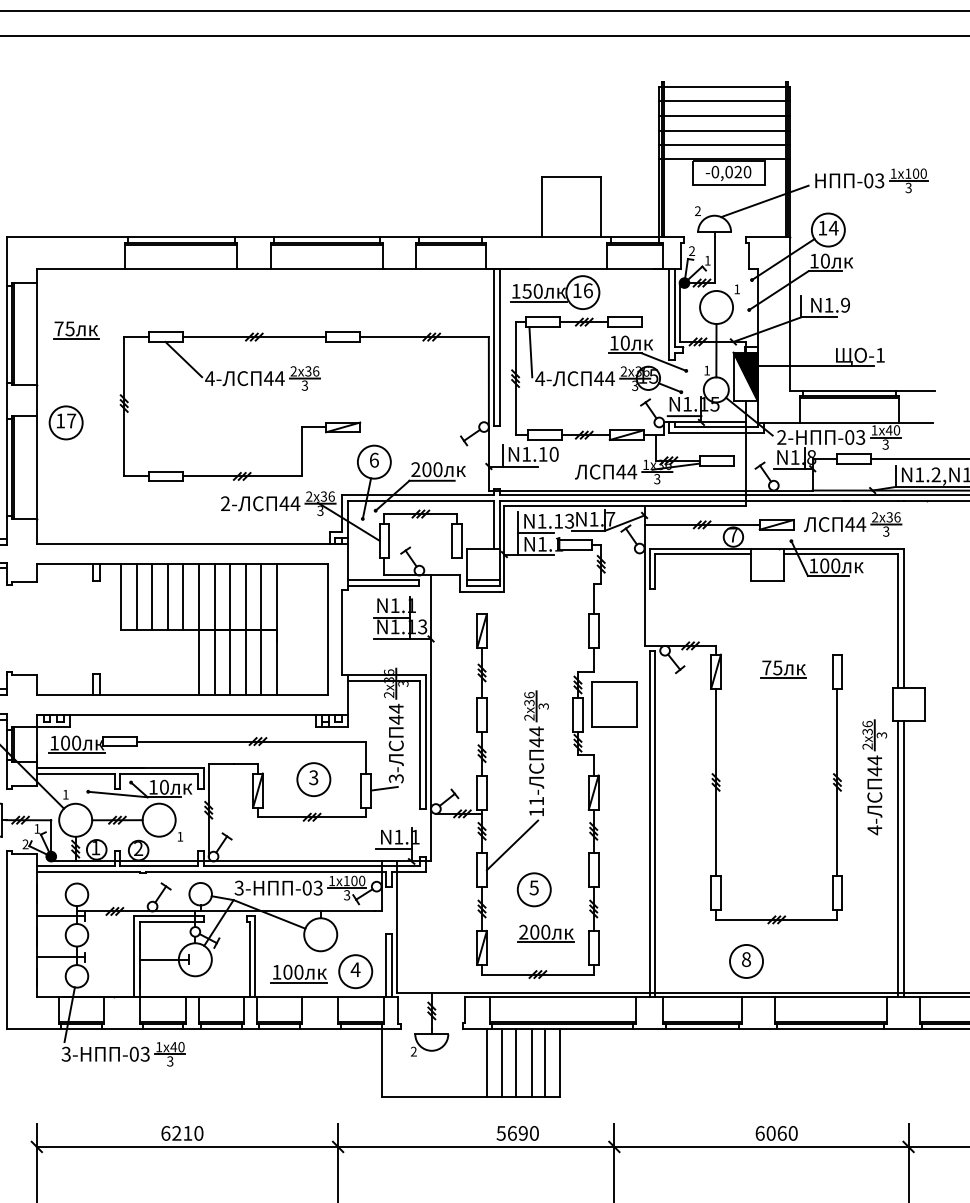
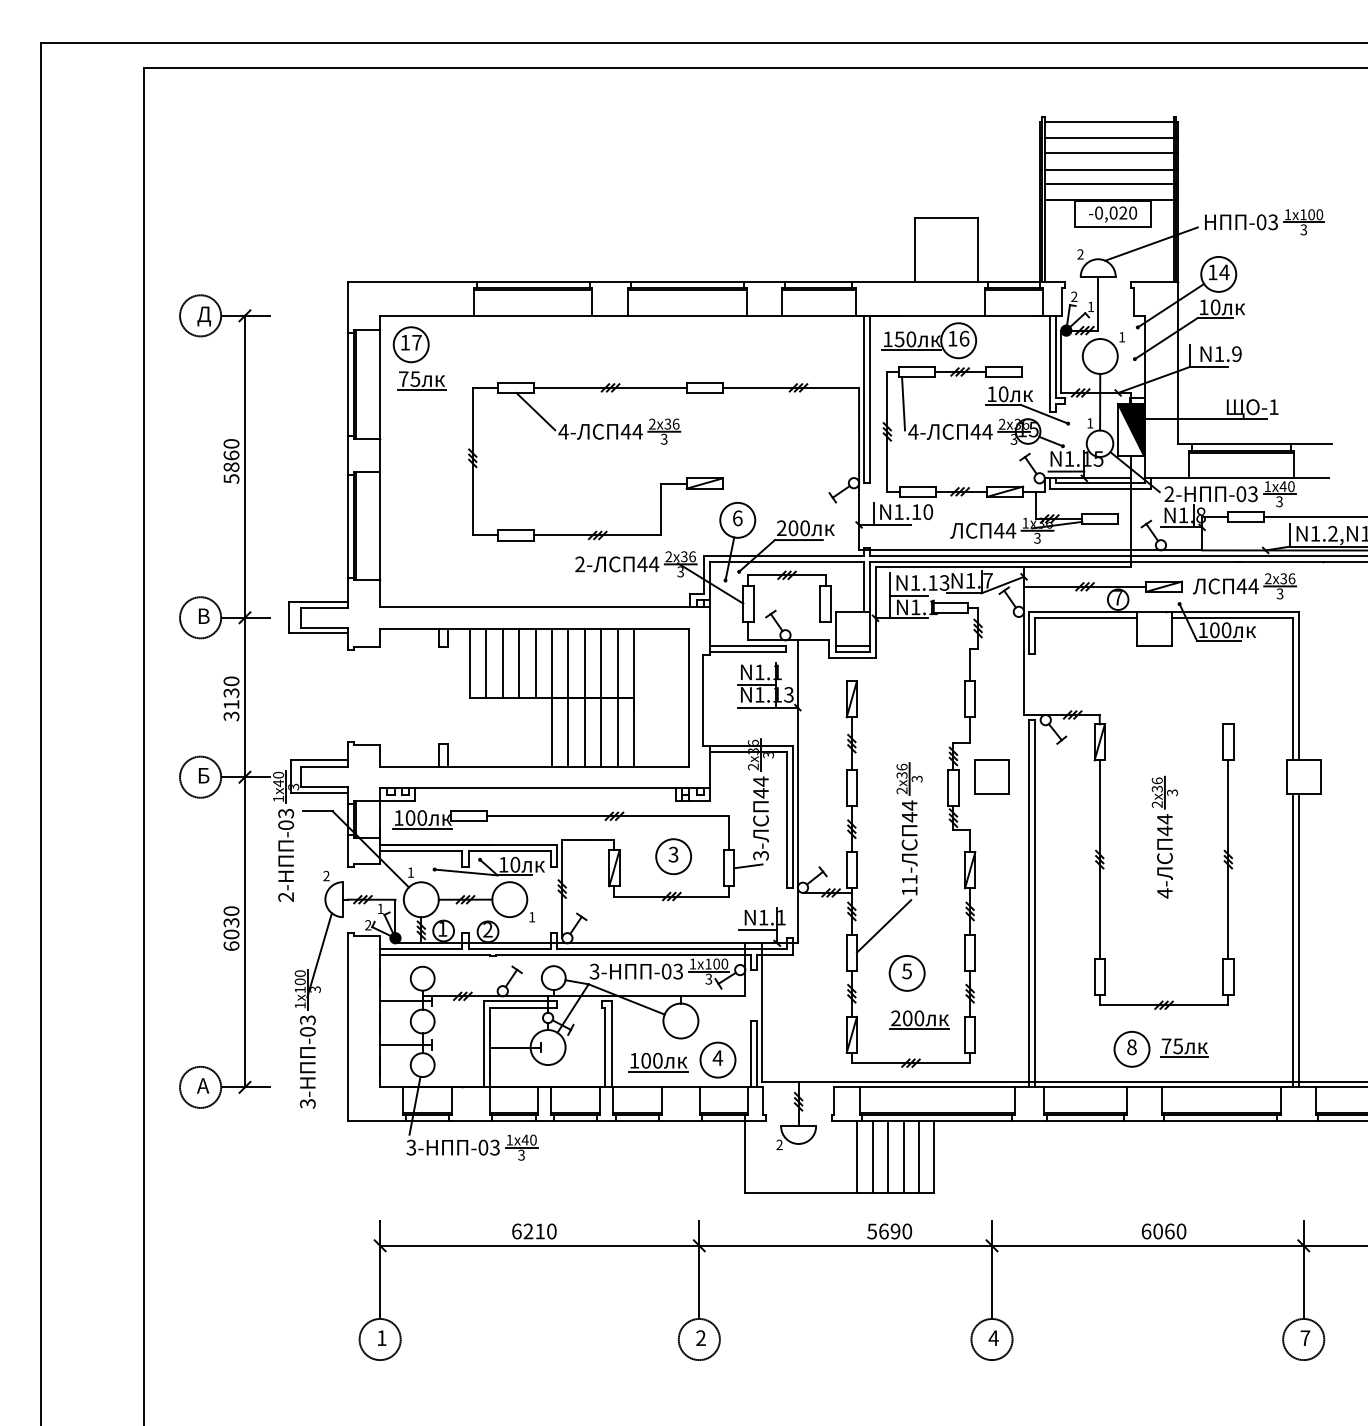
part: (65, 422) -> (410, 344), moved
part: (783, 669) -> (1184, 1047), moved
part: (613, 703) -> (991, 776), size x0.71
part: (874, 776) -> (1164, 836), moved

